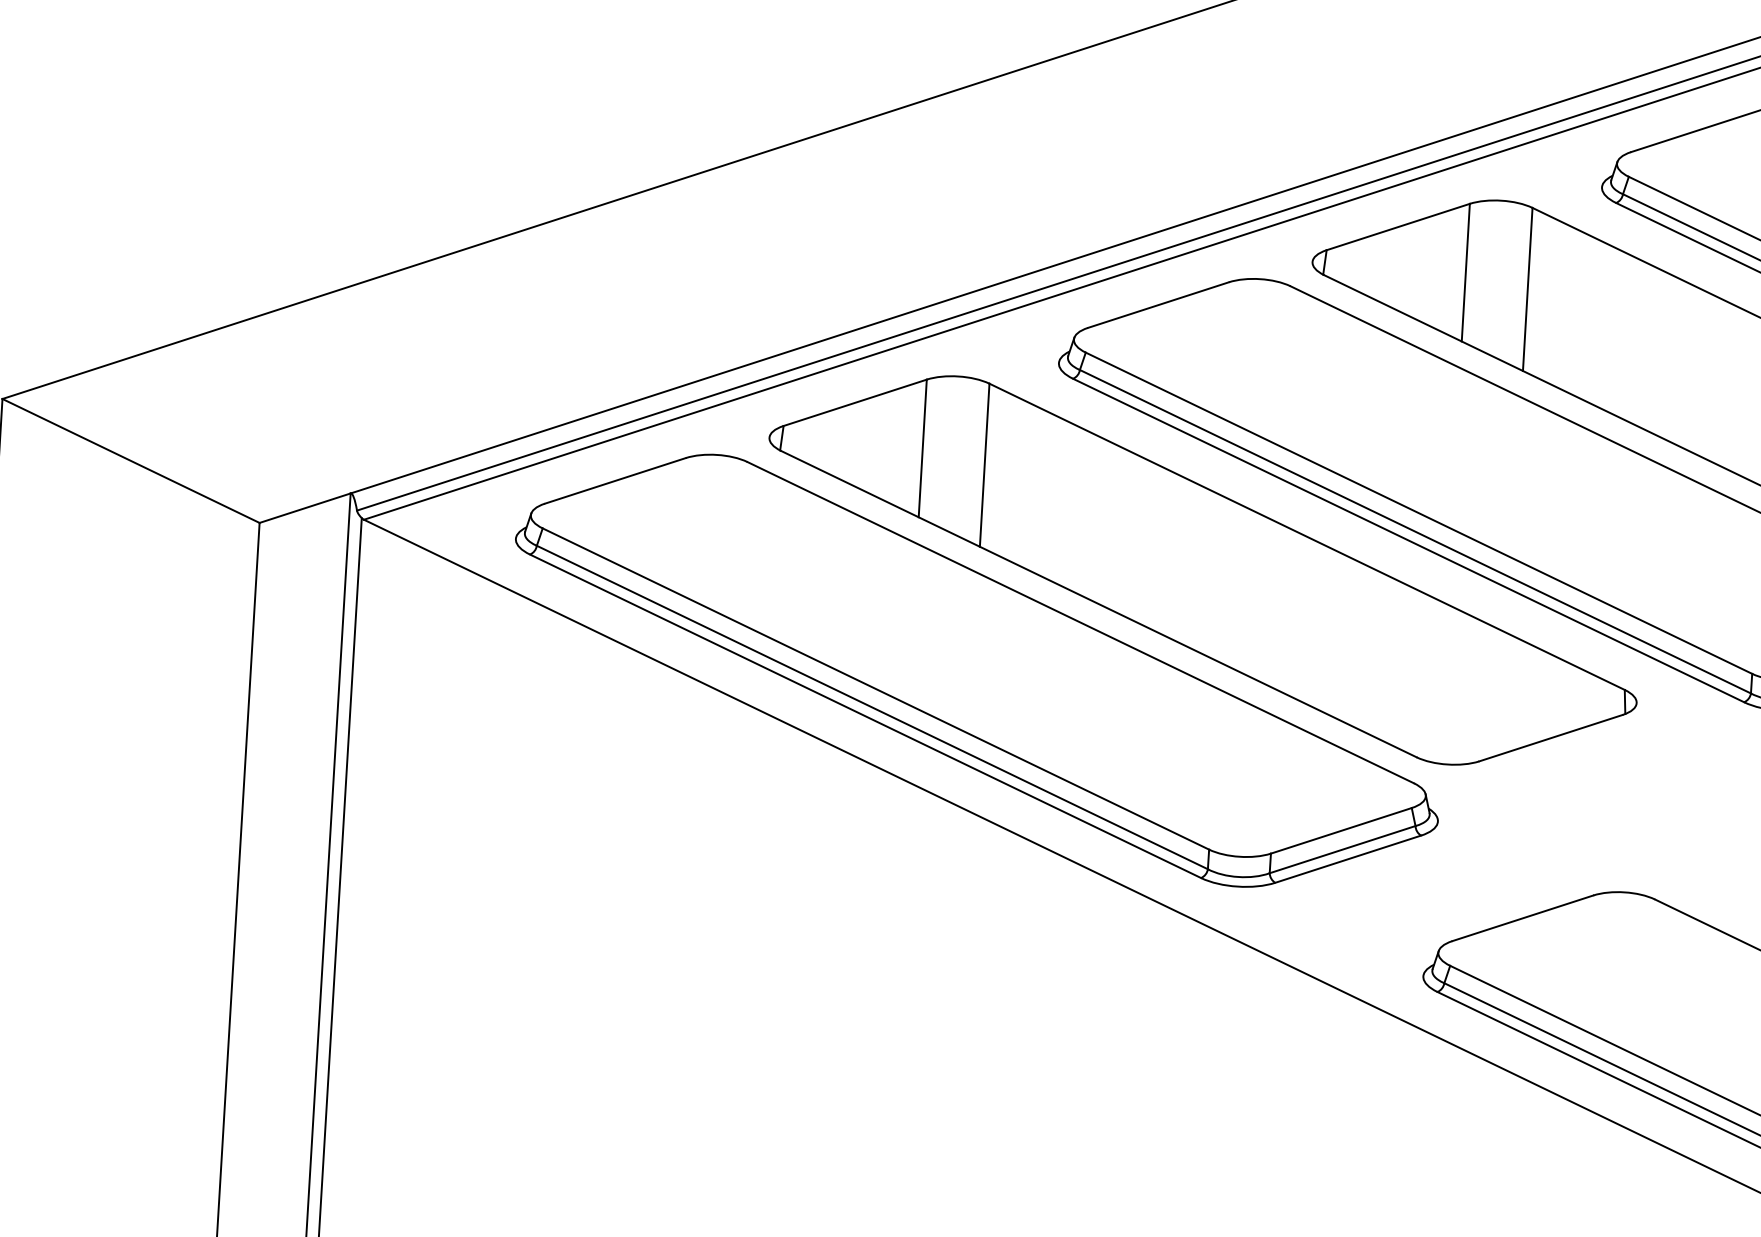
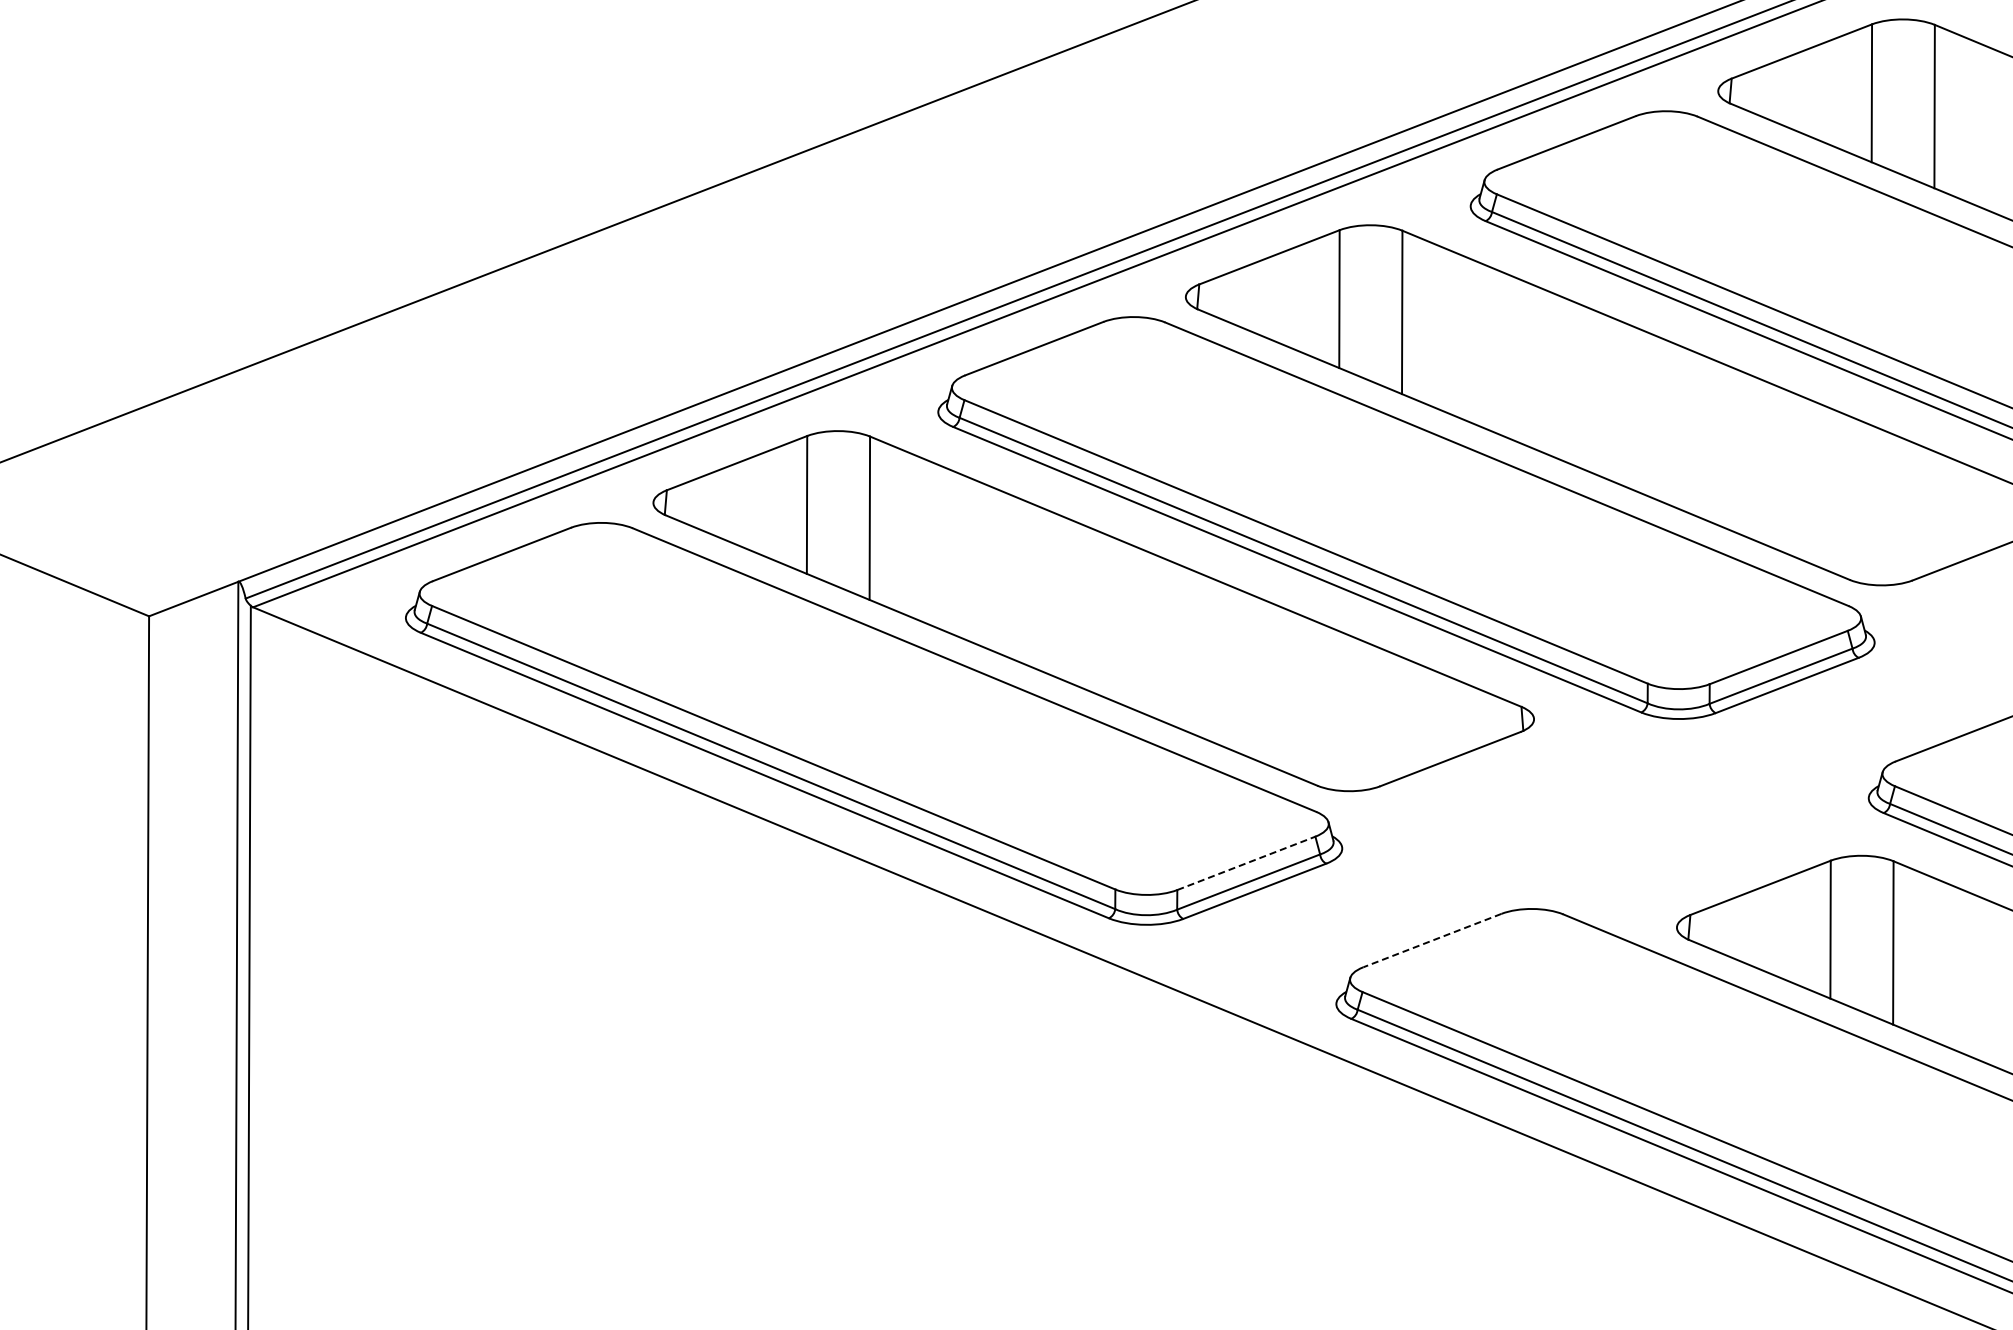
line: (1341, 830) -> (1246, 863), solid -> dashed
line: (1521, 918) -> (1431, 940), solid -> dashed

